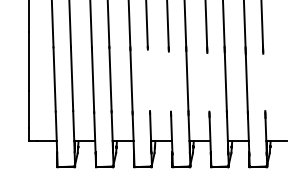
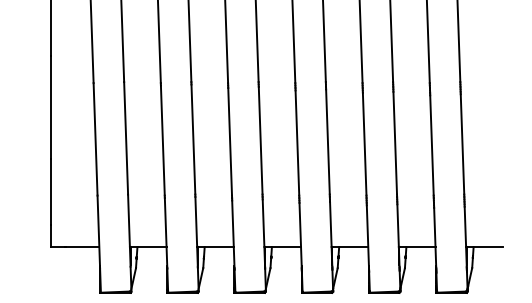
line: (148, 80) -> (259, 140), added
line: (169, 81) -> (296, 142), added
line: (208, 82) -> (364, 144), added
line: (264, 82) -> (462, 144), added

